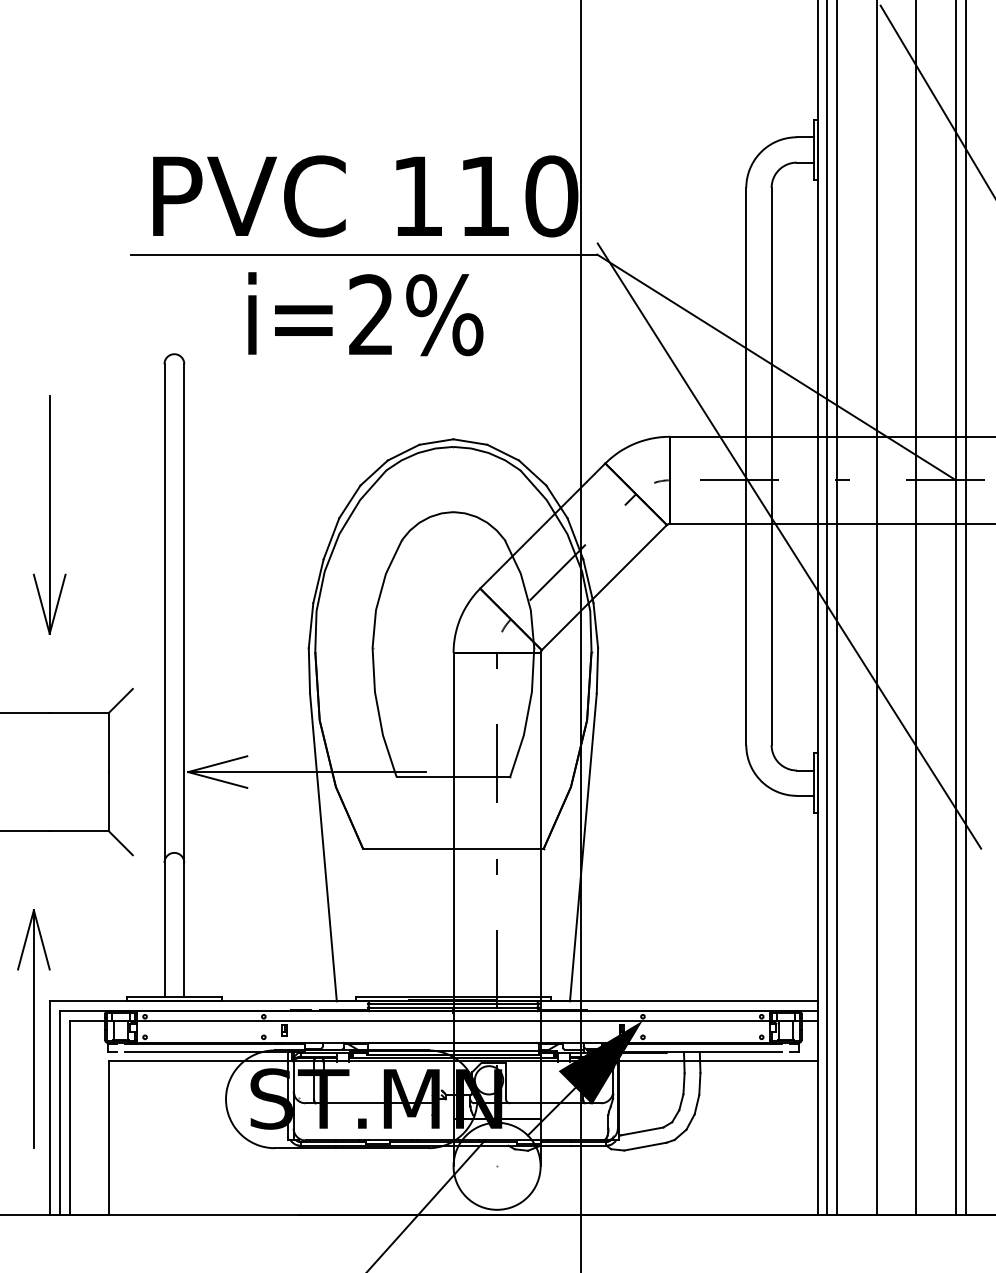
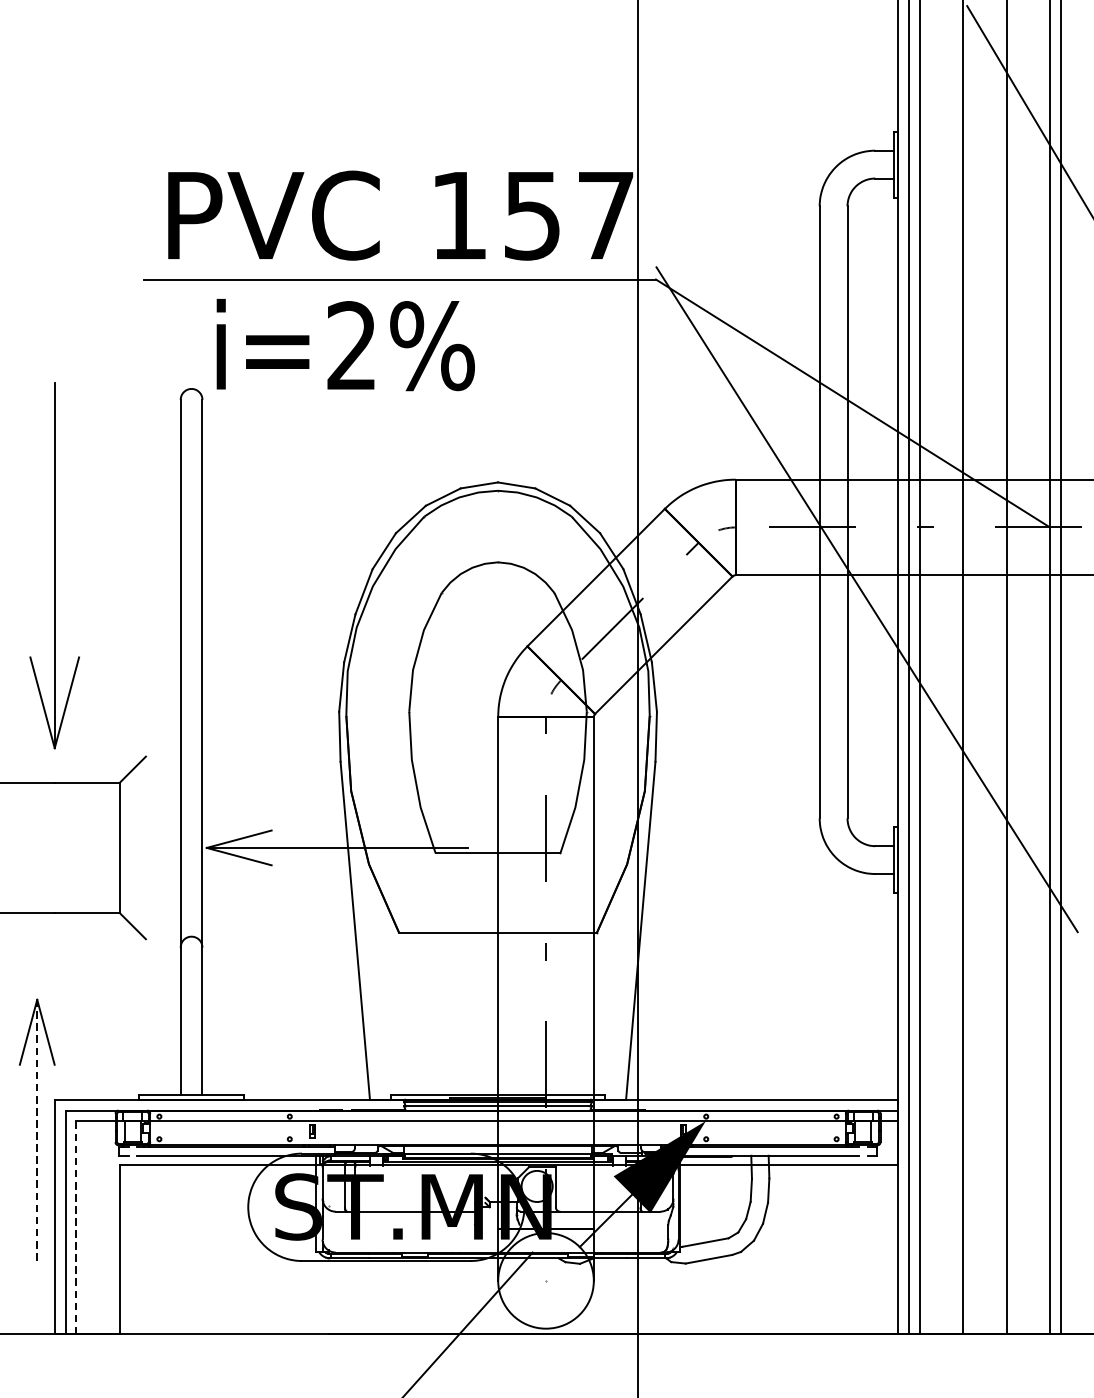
text: (518, 196) -> (569, 215), 110 -> 157
text: (365, 314) -> (345, 345), moved
part: (49, 514) -> (54, 565), size x1.4
line: (33, 1029) -> (36, 1130), solid -> dashed
line: (69, 1118) -> (76, 1228), solid -> dashed

